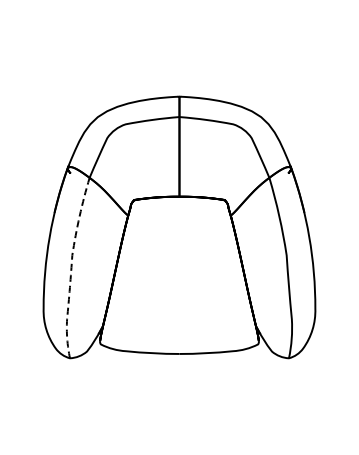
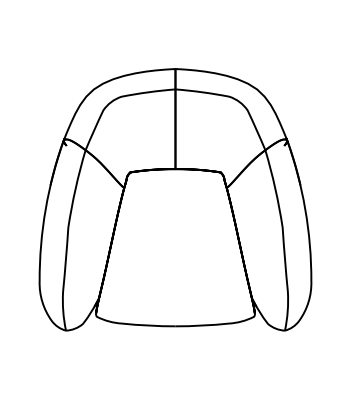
line: (71, 270) -> (67, 242), dashed -> solid

